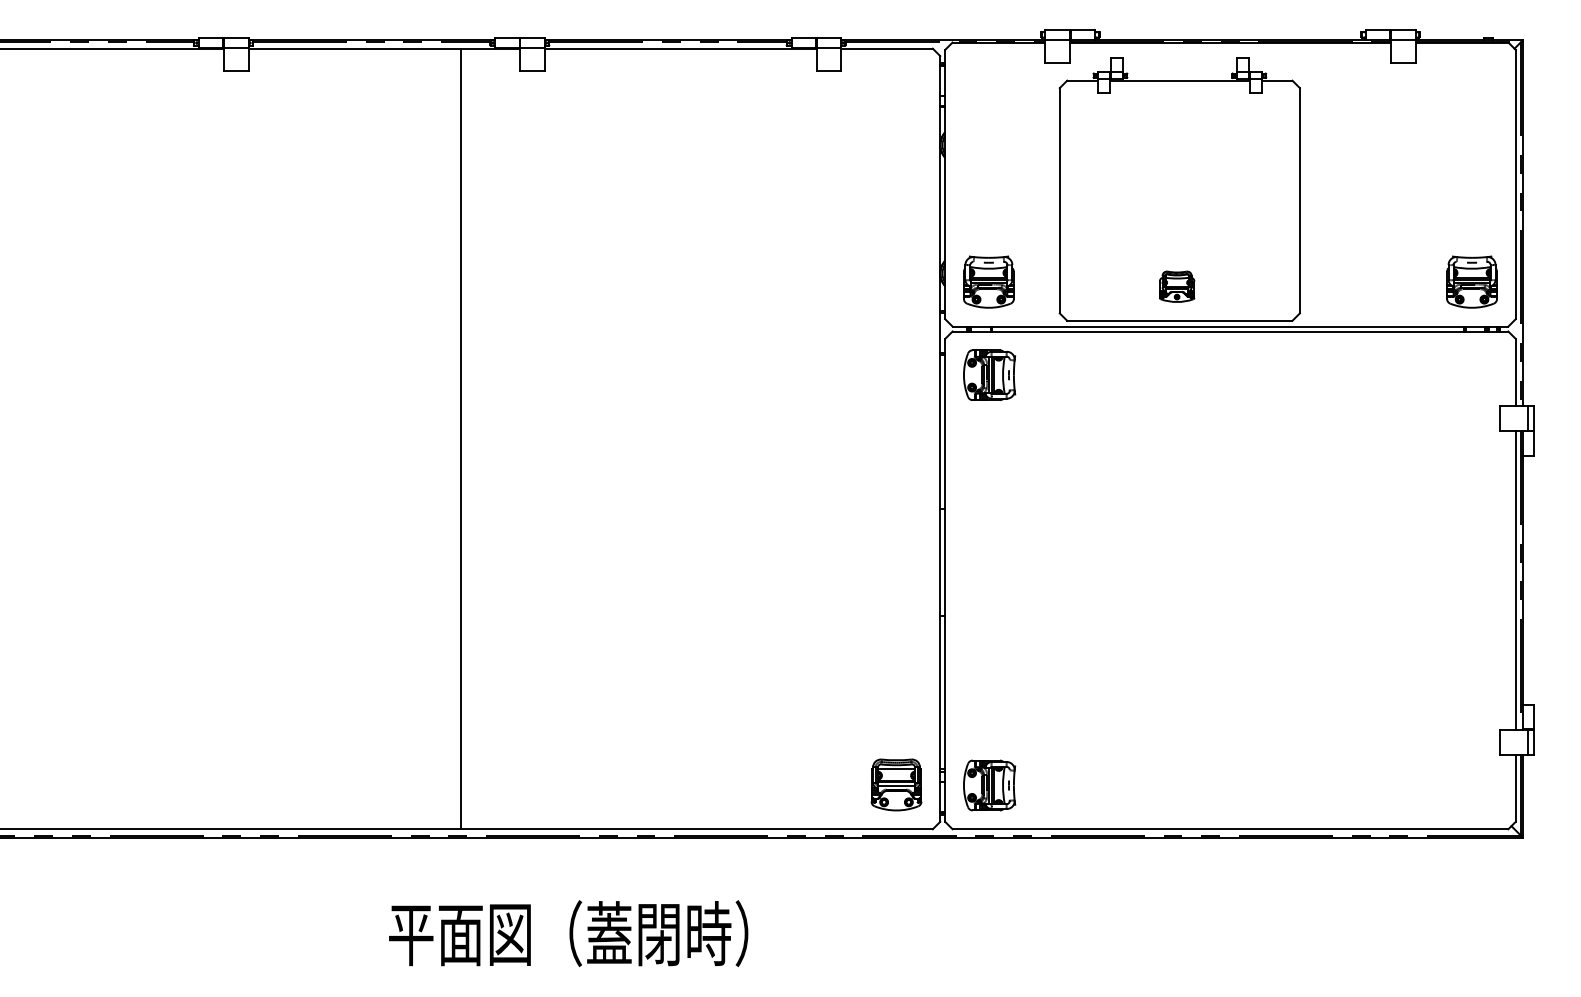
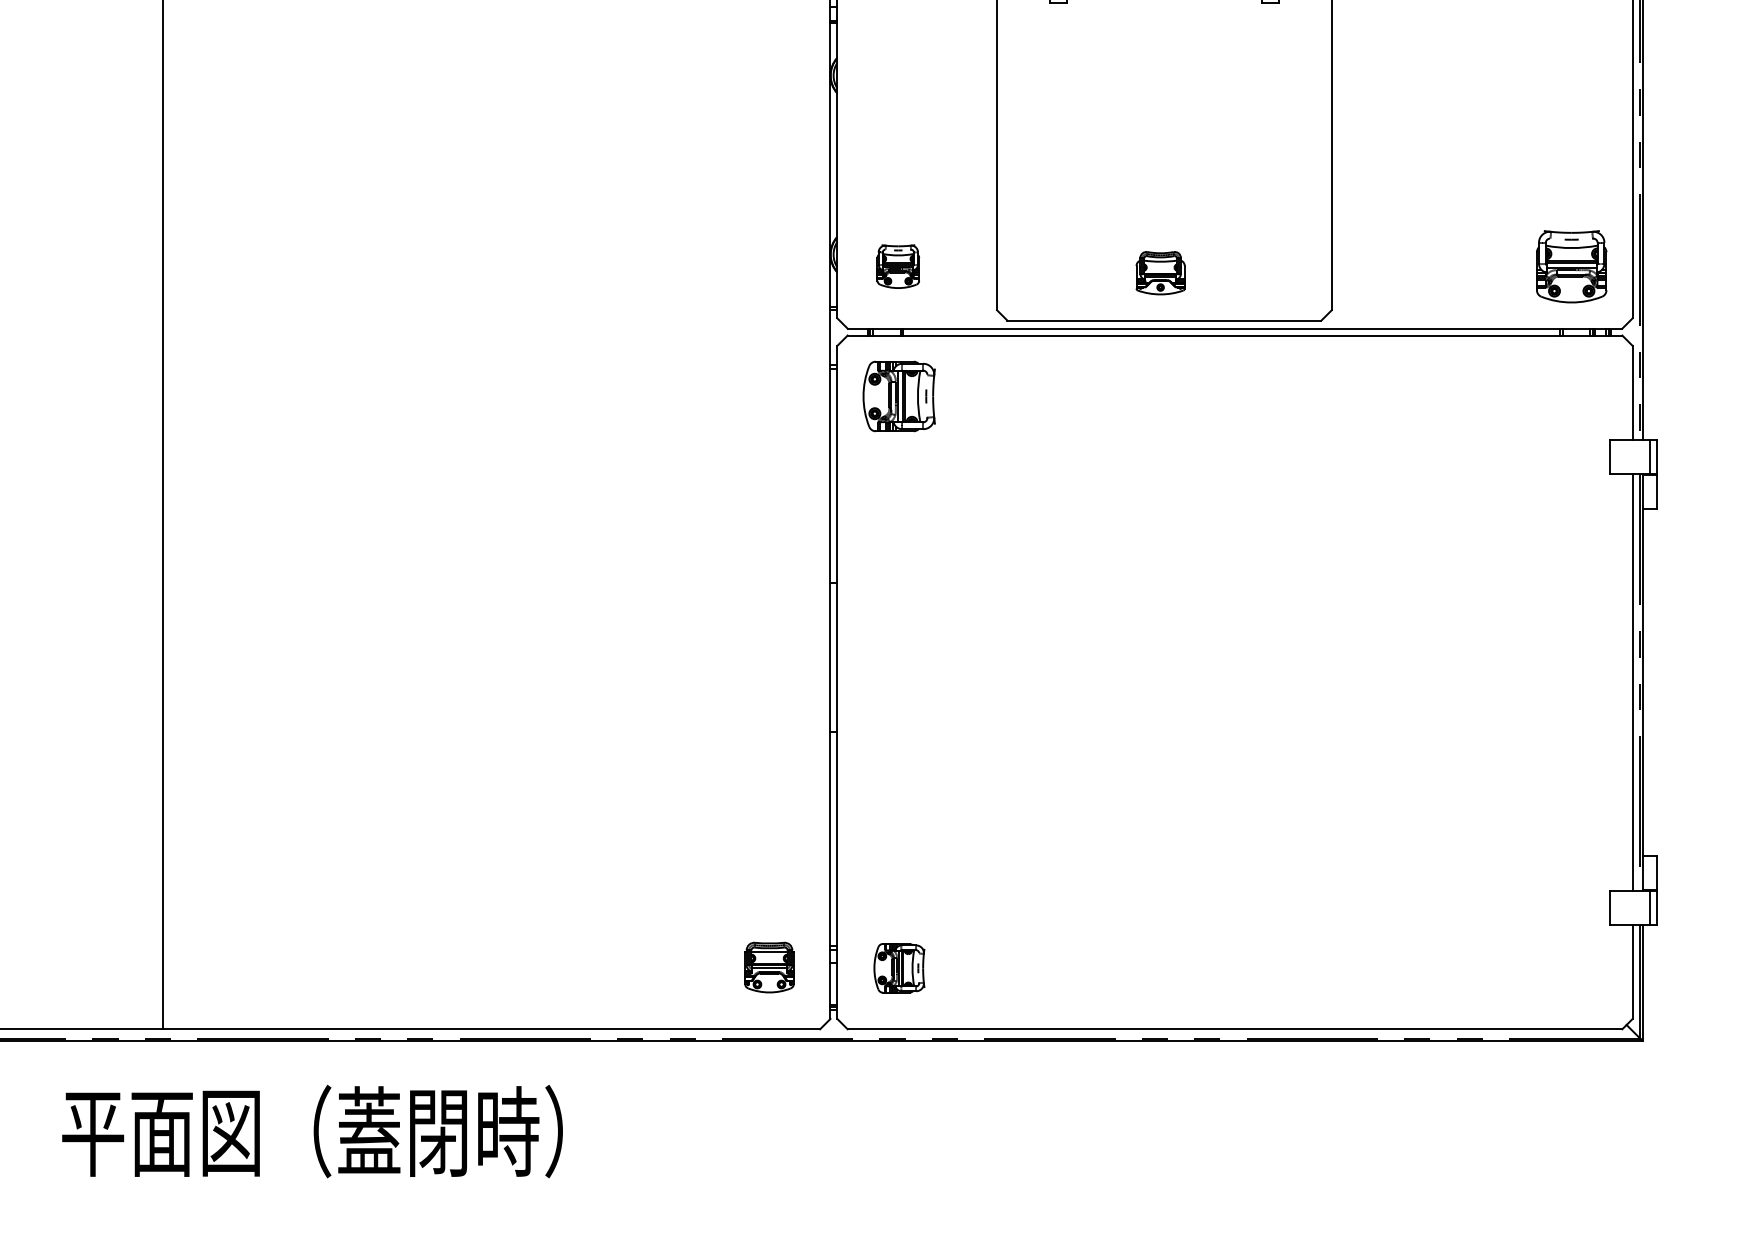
part: (988, 281) -> (897, 265), size x0.6
part: (896, 784) -> (769, 966), size x0.7
part: (989, 785) -> (899, 968), size x0.7
text: (568, 933) -> (312, 1131), moved

